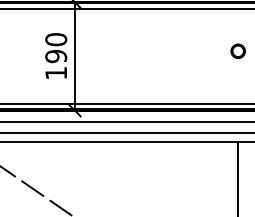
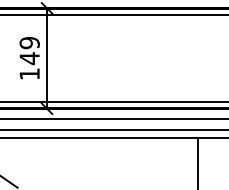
text: (56, 48) -> (29, 51), 190 -> 149
circle: (237, 50) -> (197, 53), removed

